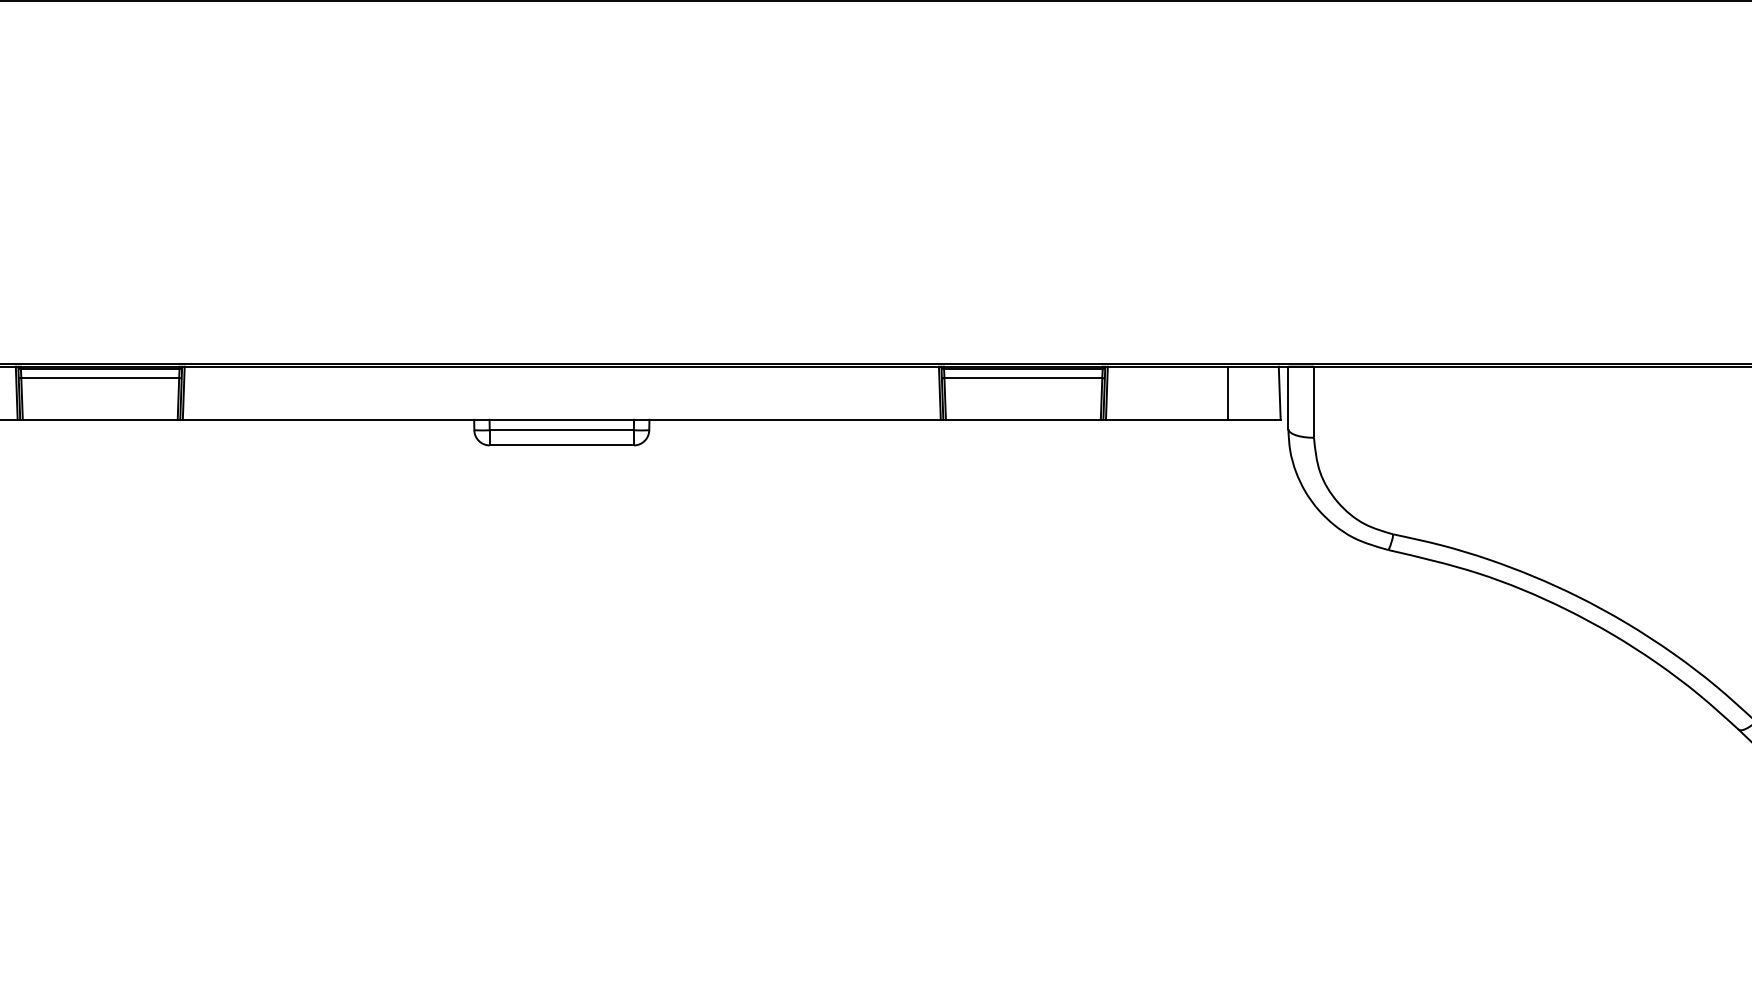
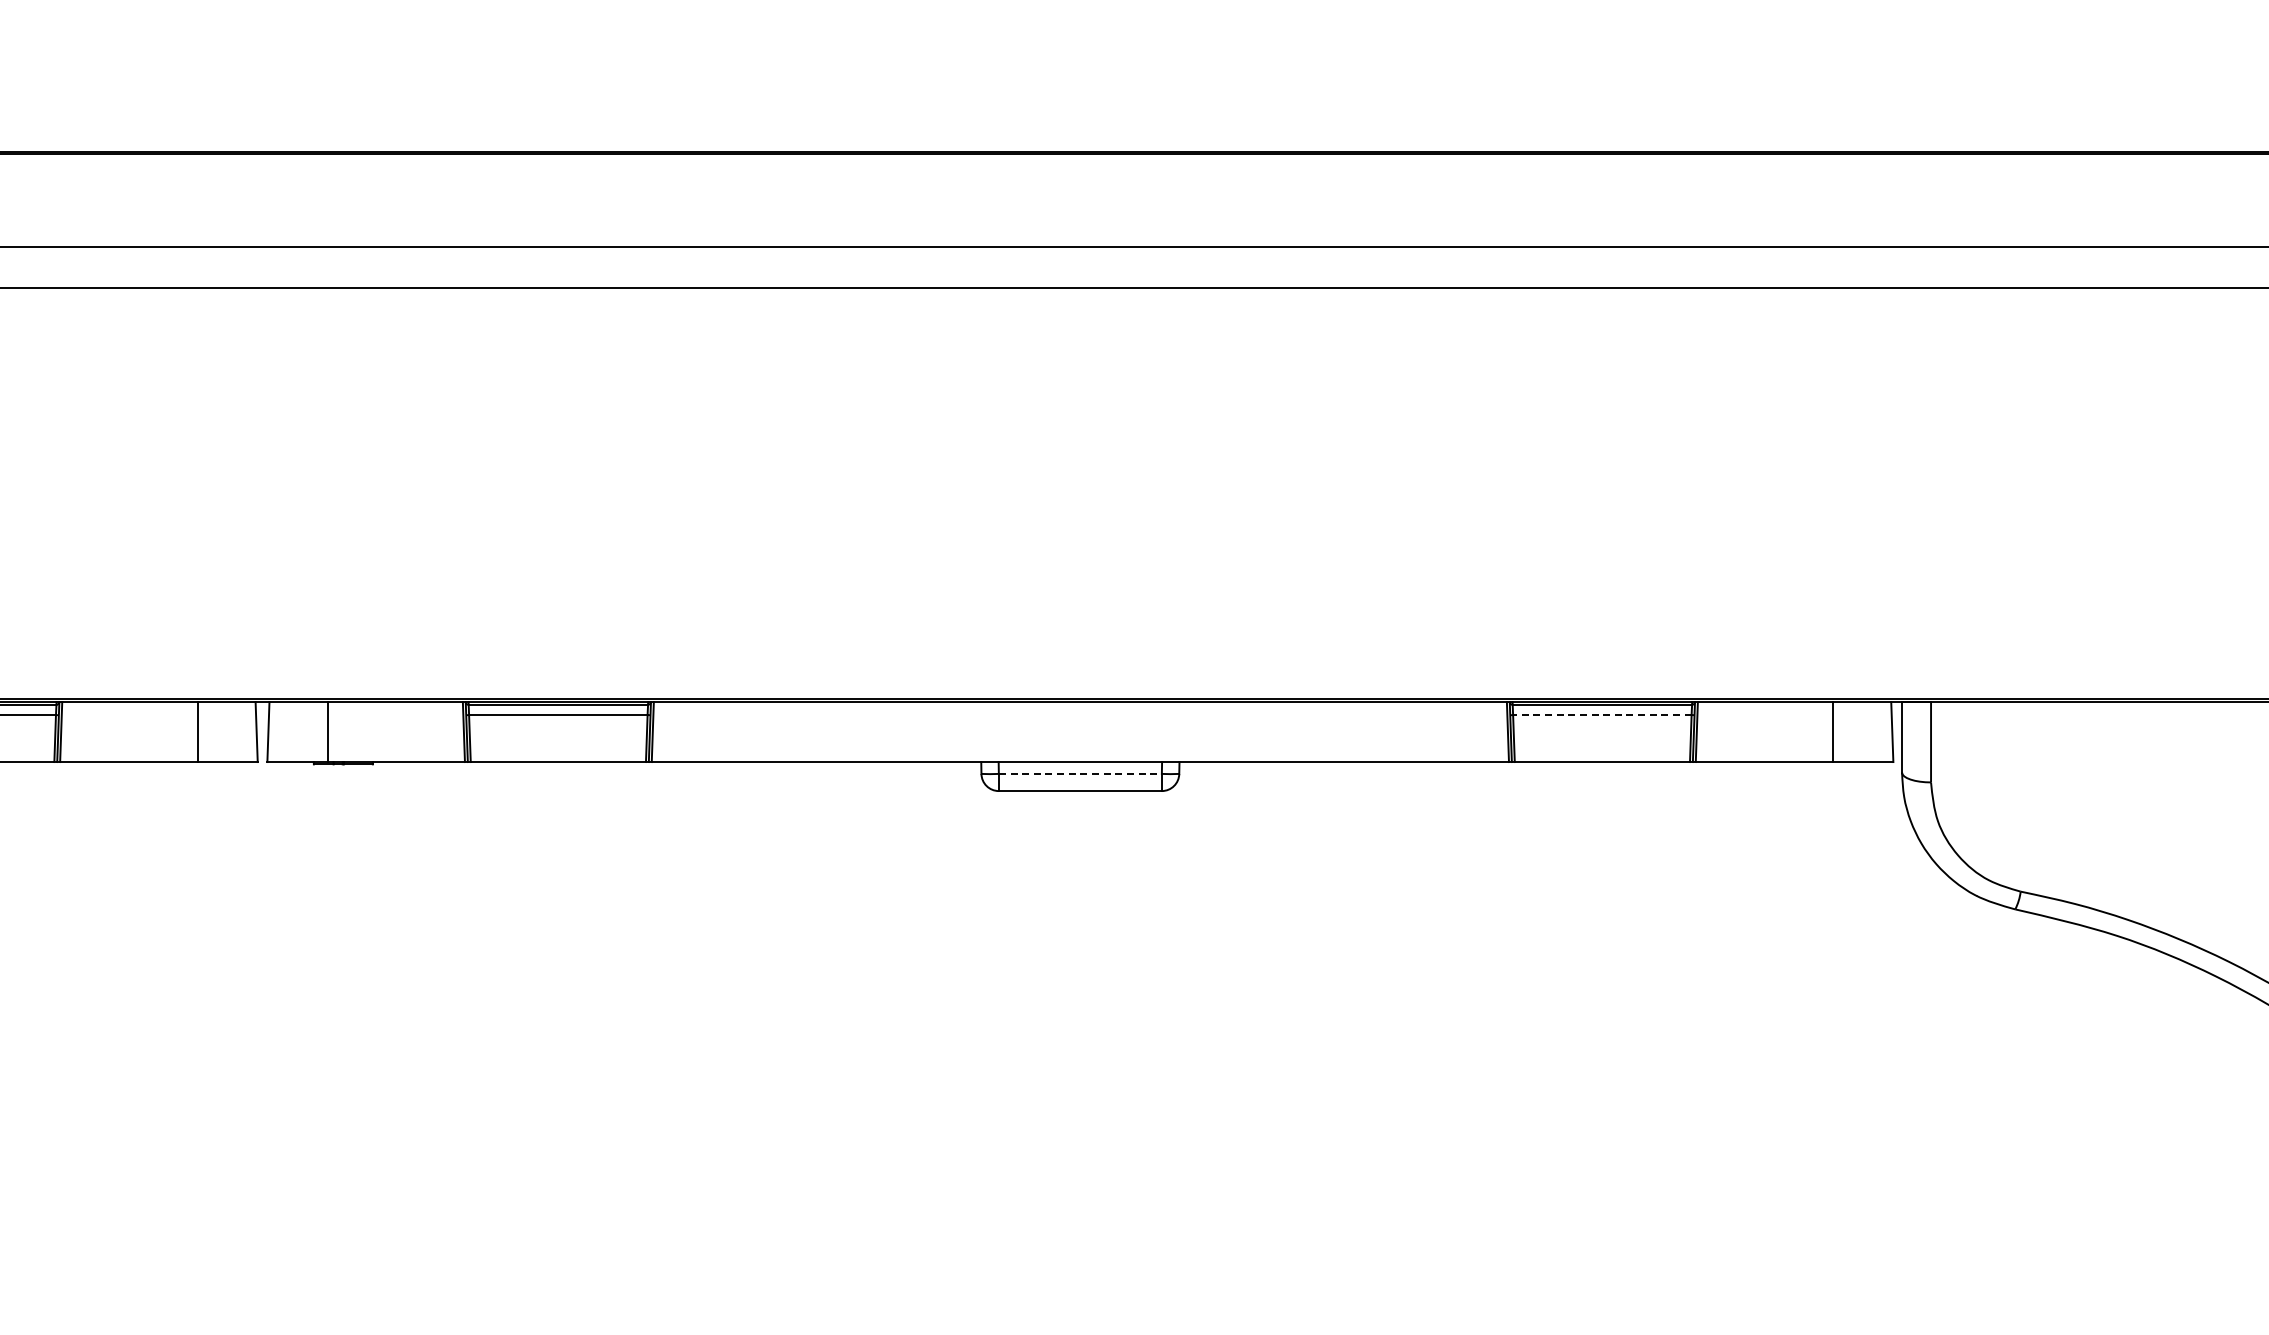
line: (1022, 378) -> (1601, 715), solid -> dashed
line: (561, 429) -> (1080, 773), solid -> dashed

